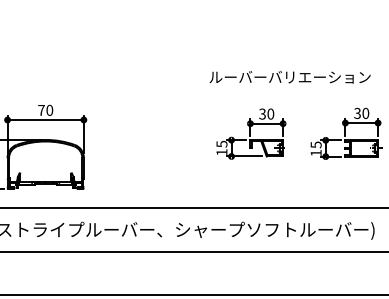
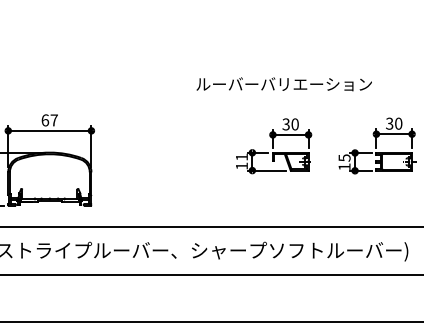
text: (289, 77) -> (283, 84), moved
text: (45, 110) -> (49, 120), 70 -> 67
text: (221, 143) -> (241, 156), 15 -> 11

